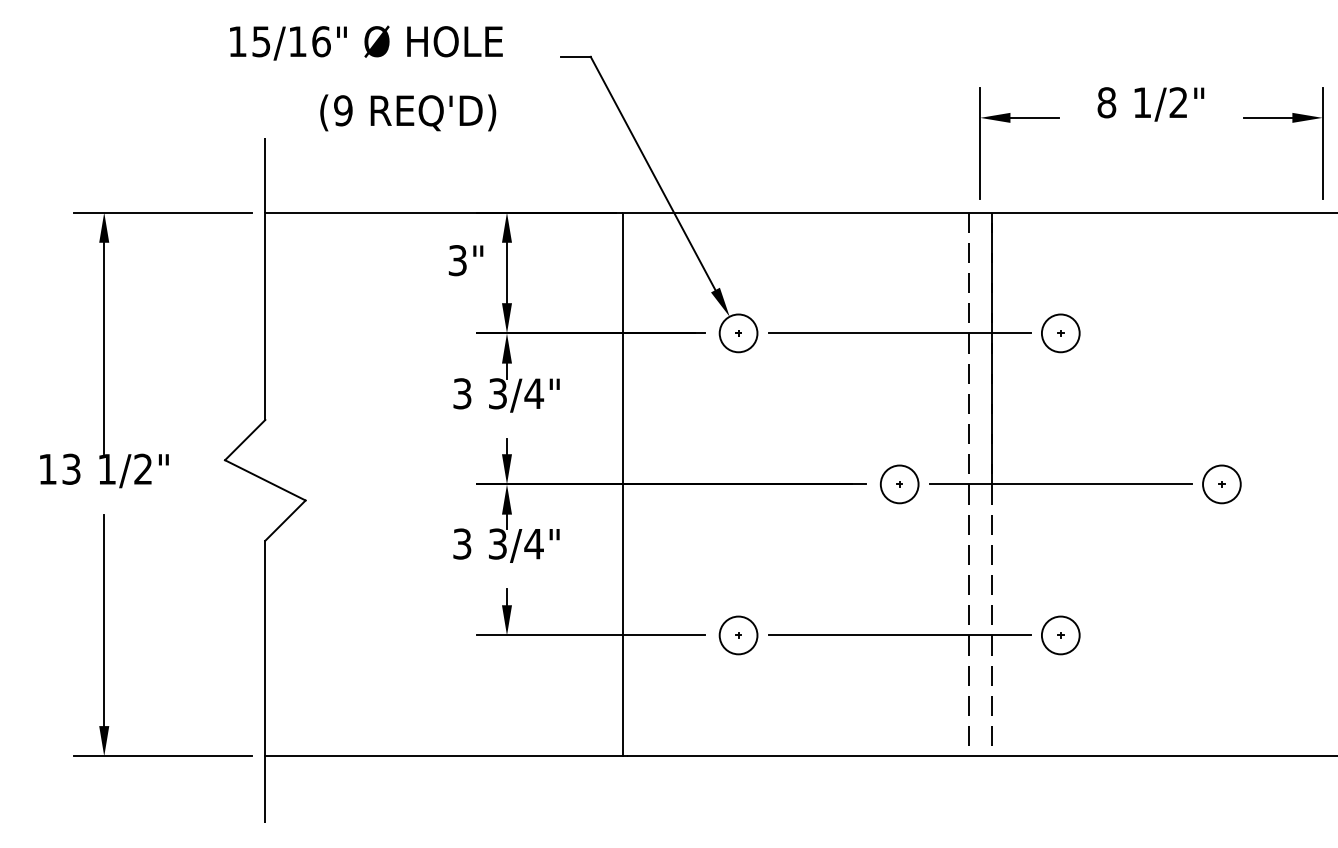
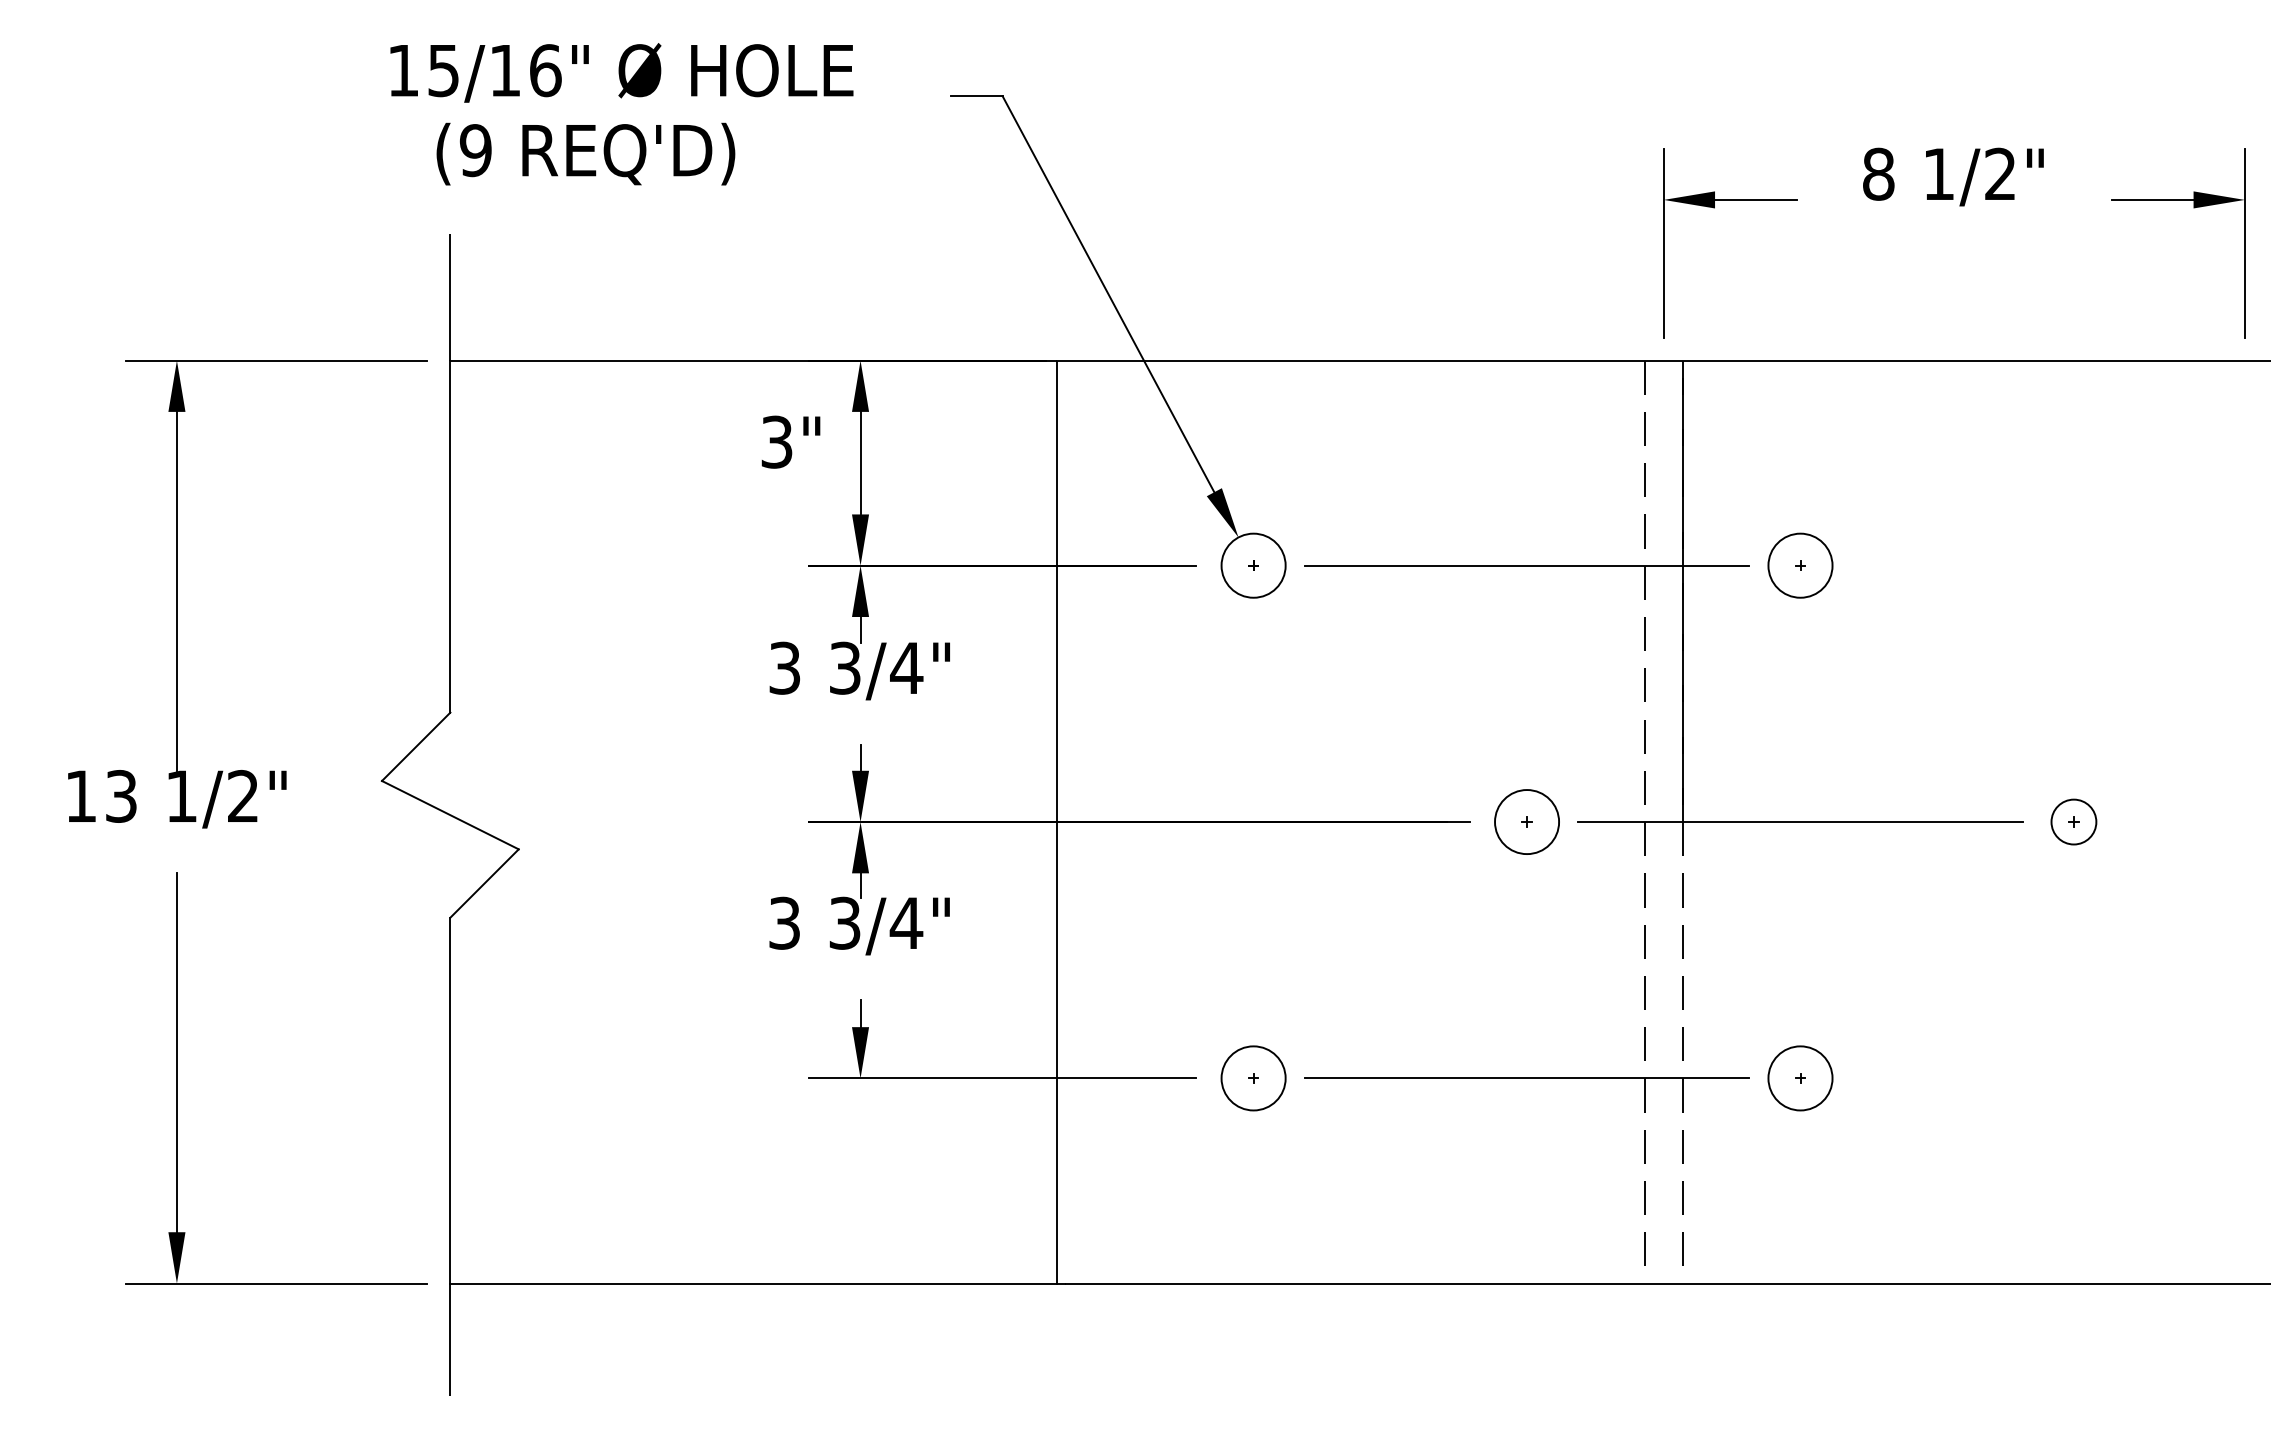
text: (408, 112) -> (586, 153), moved
circle: (1221, 484) -> (2073, 822), size x0.7

